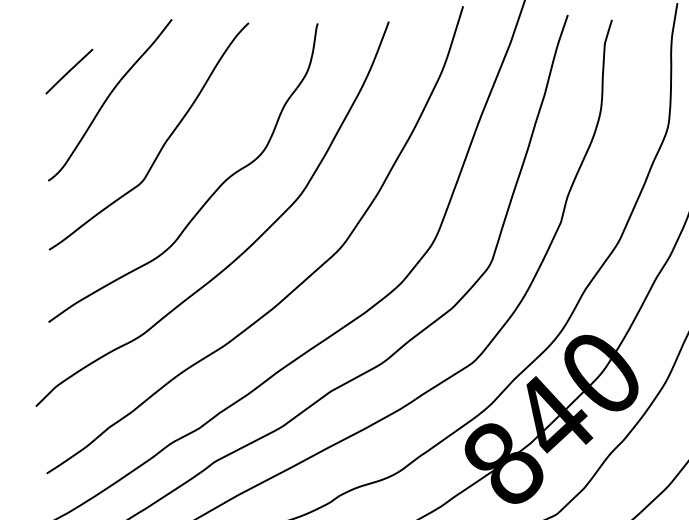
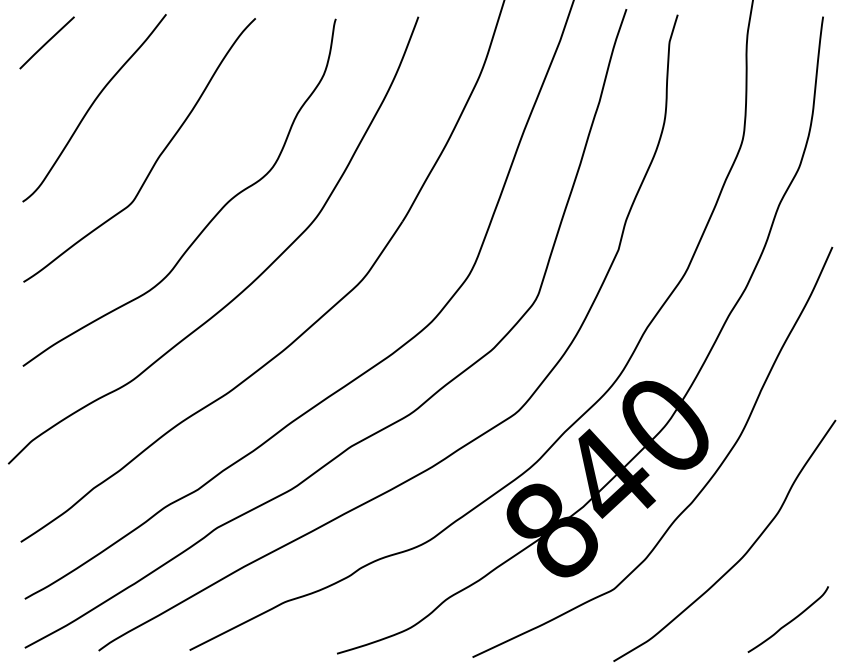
line: (68, 71) -> (46, 42), moved

